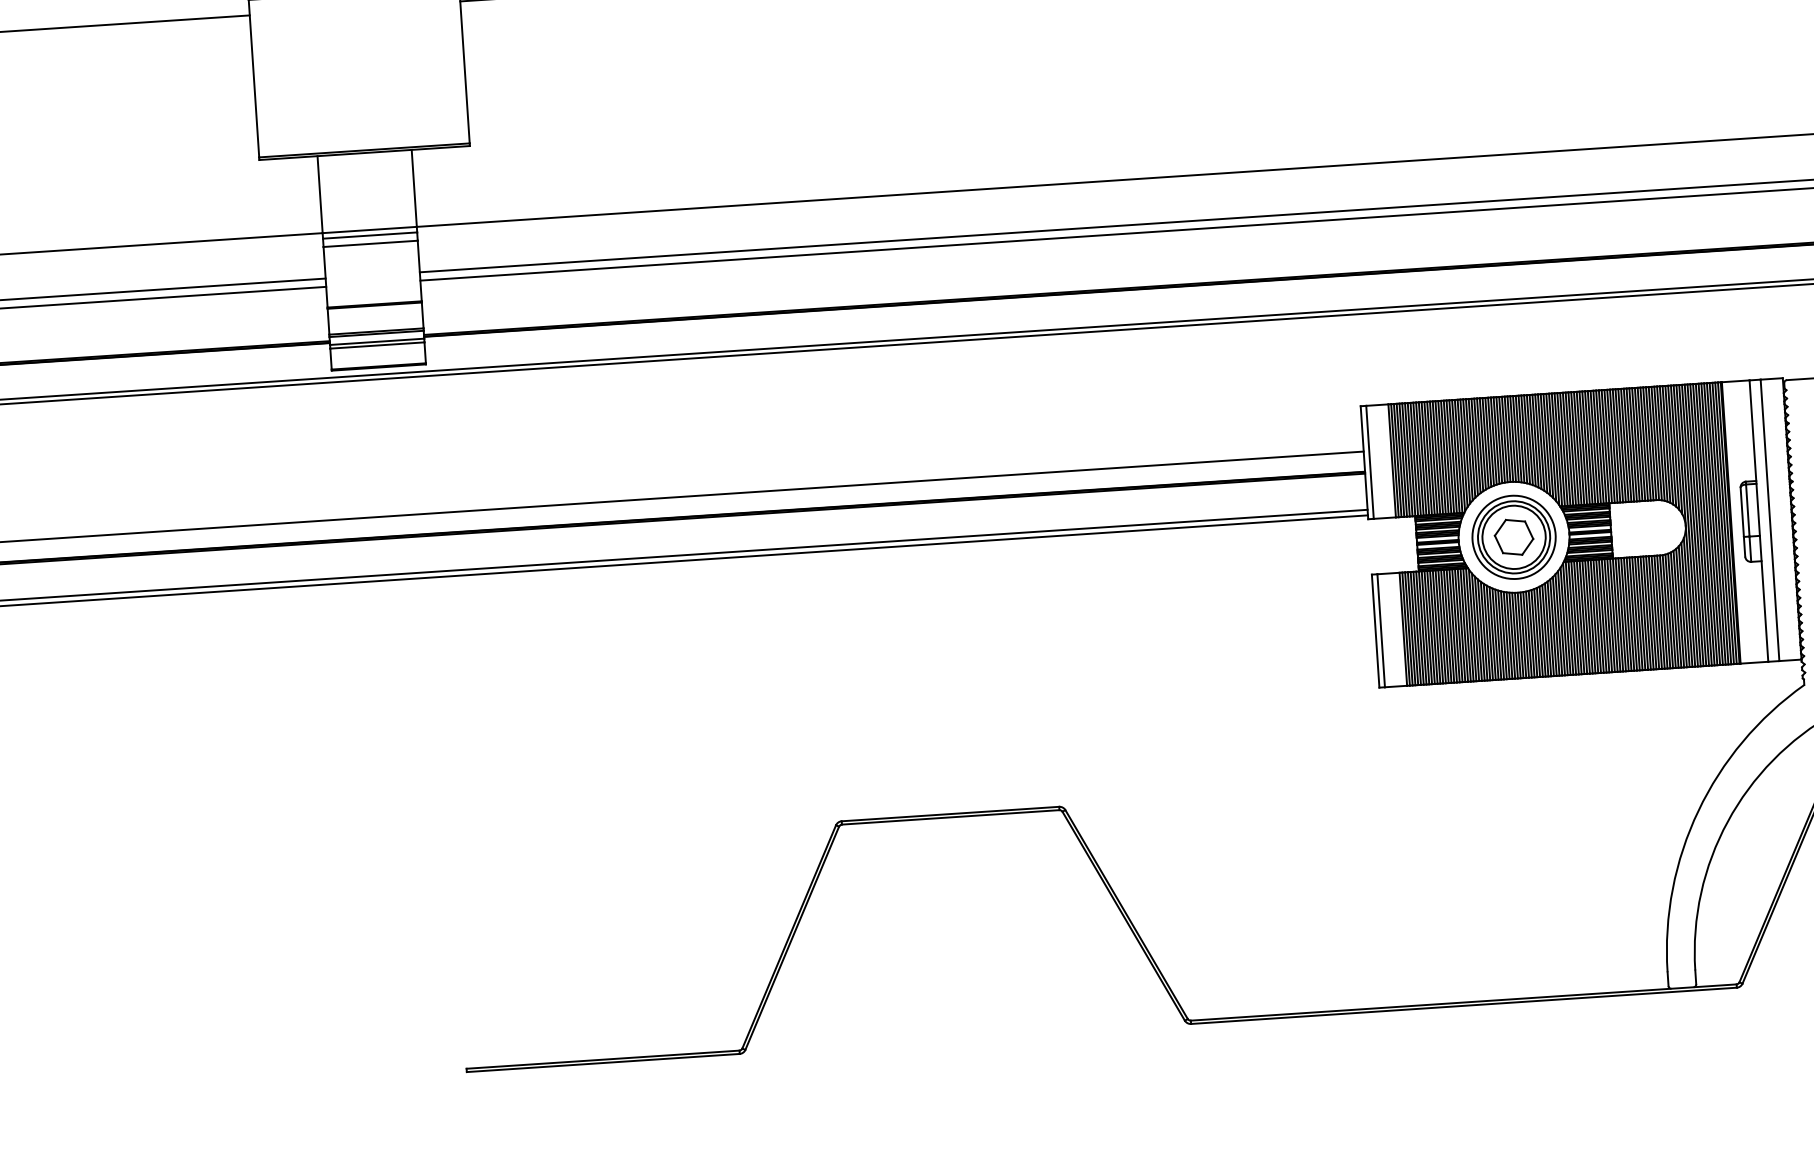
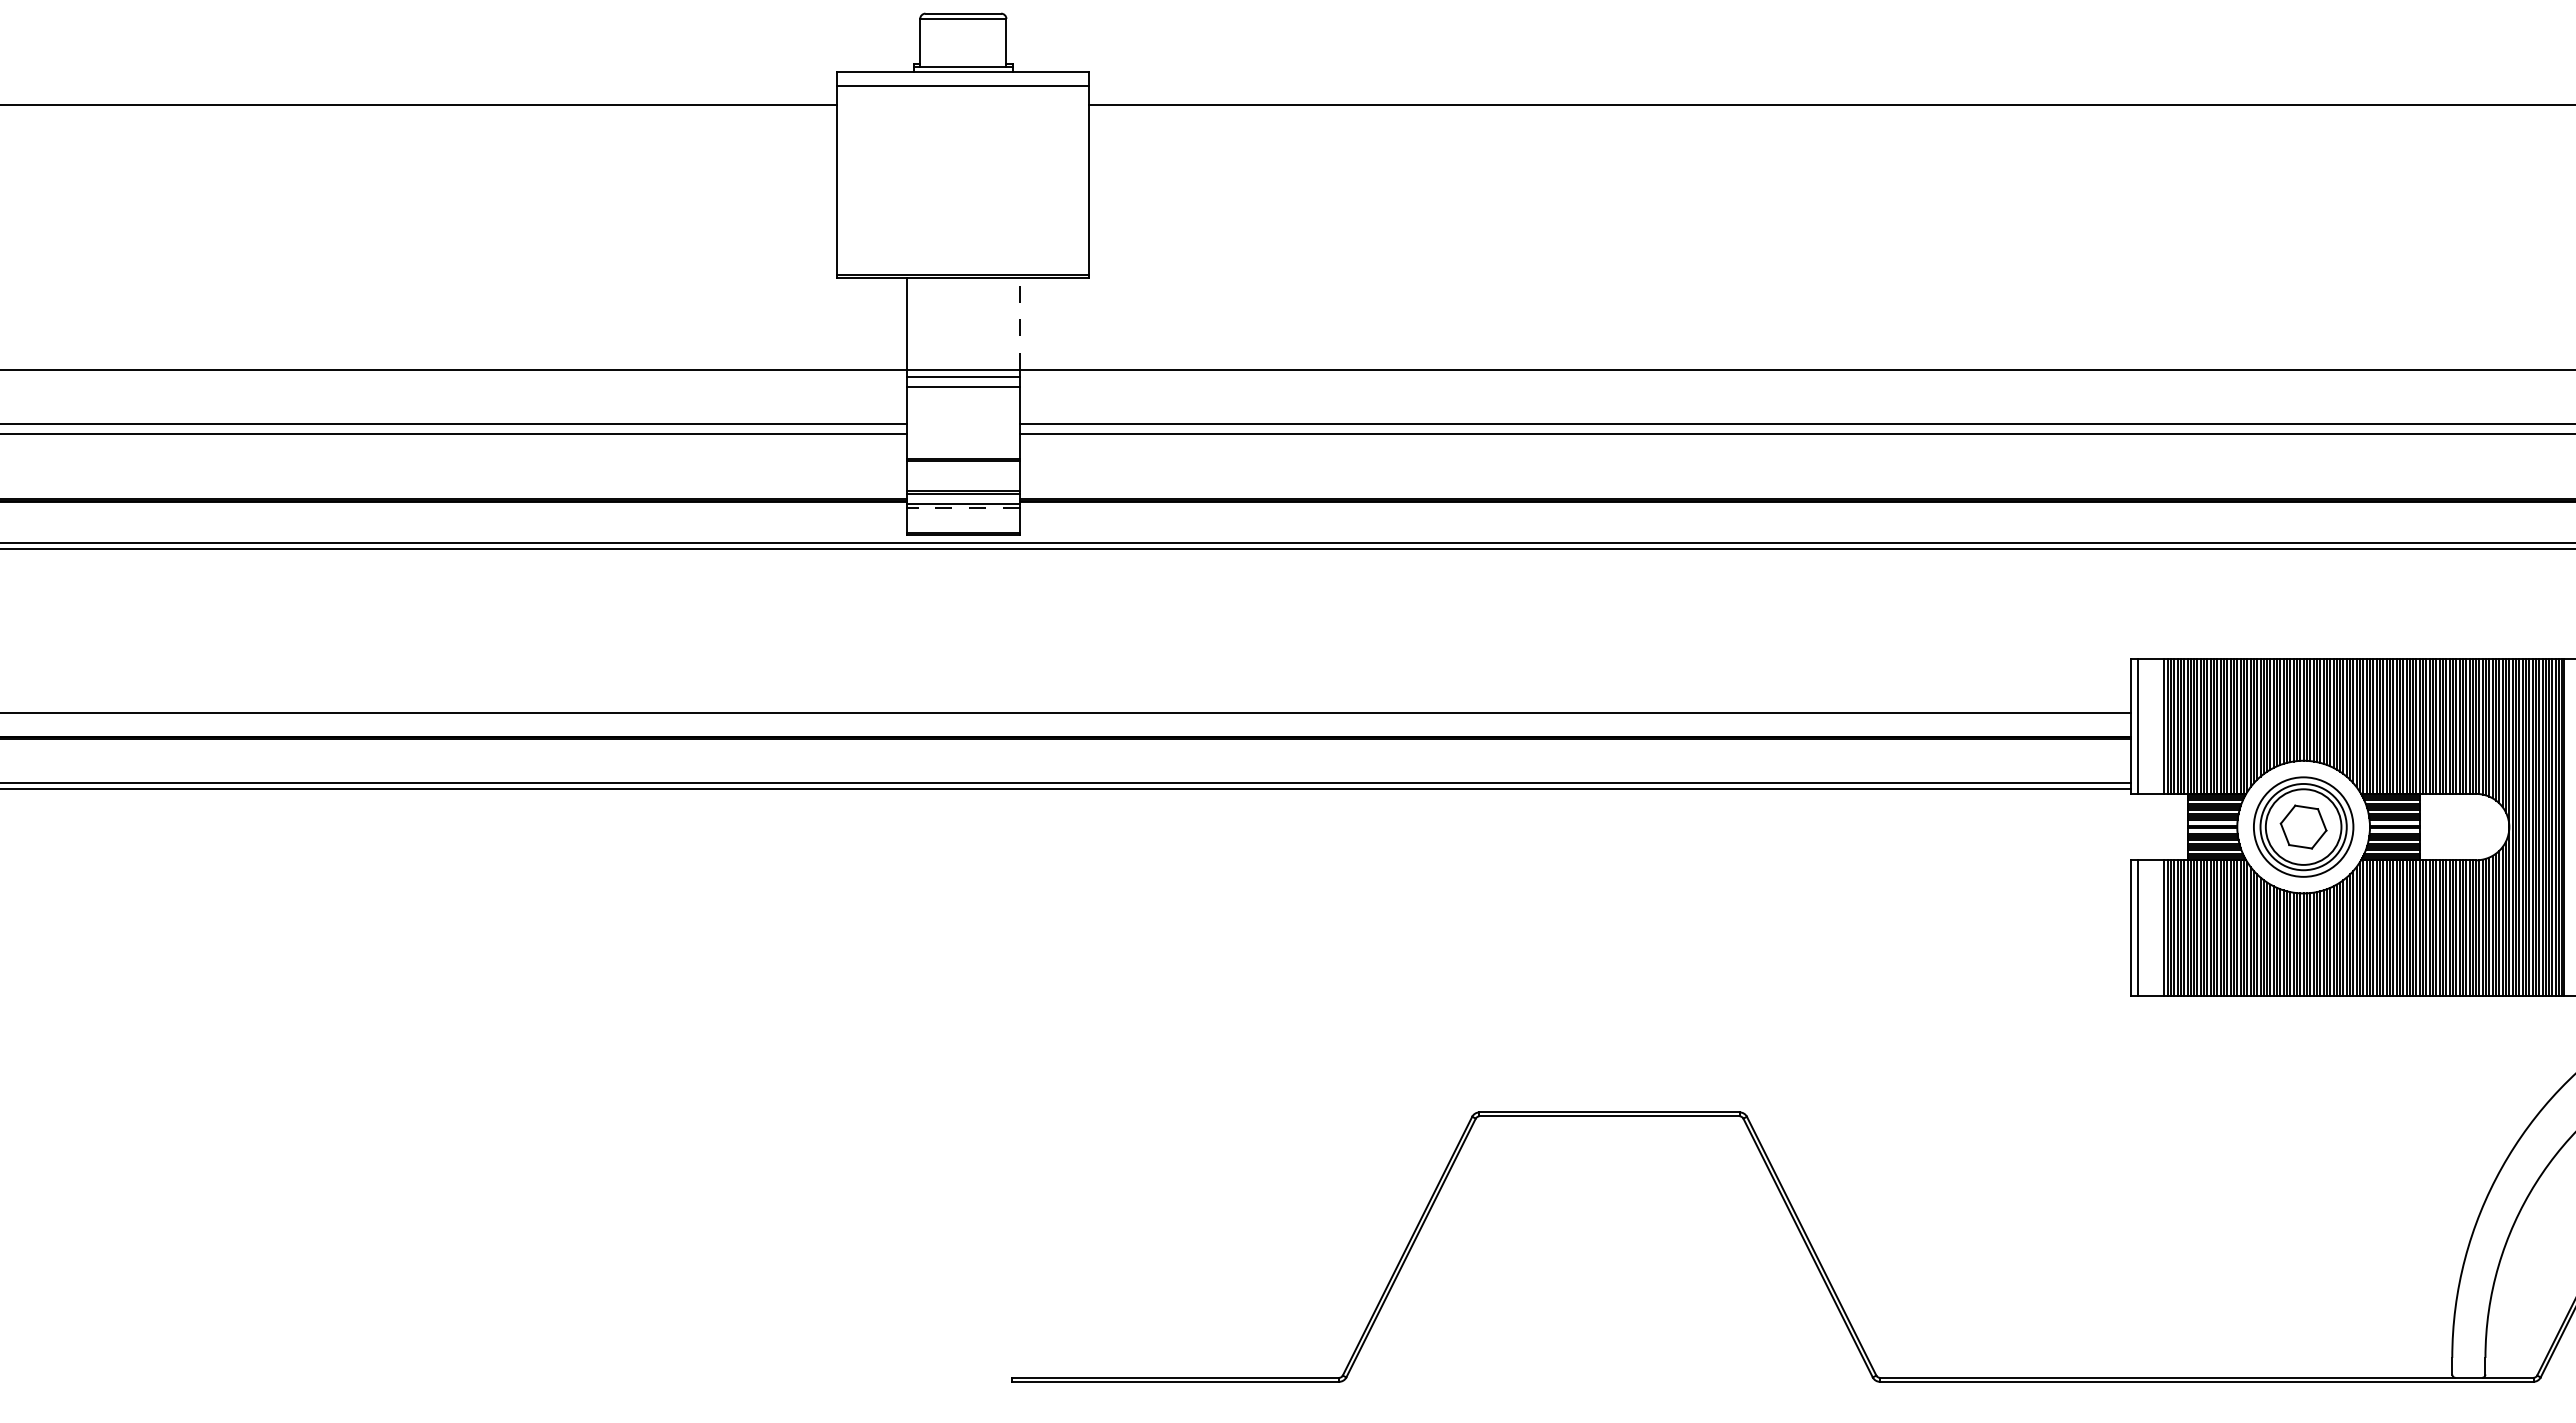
line: (414, 188) -> (1019, 323), solid -> dashed
line: (376, 345) -> (962, 508), solid -> dashed

